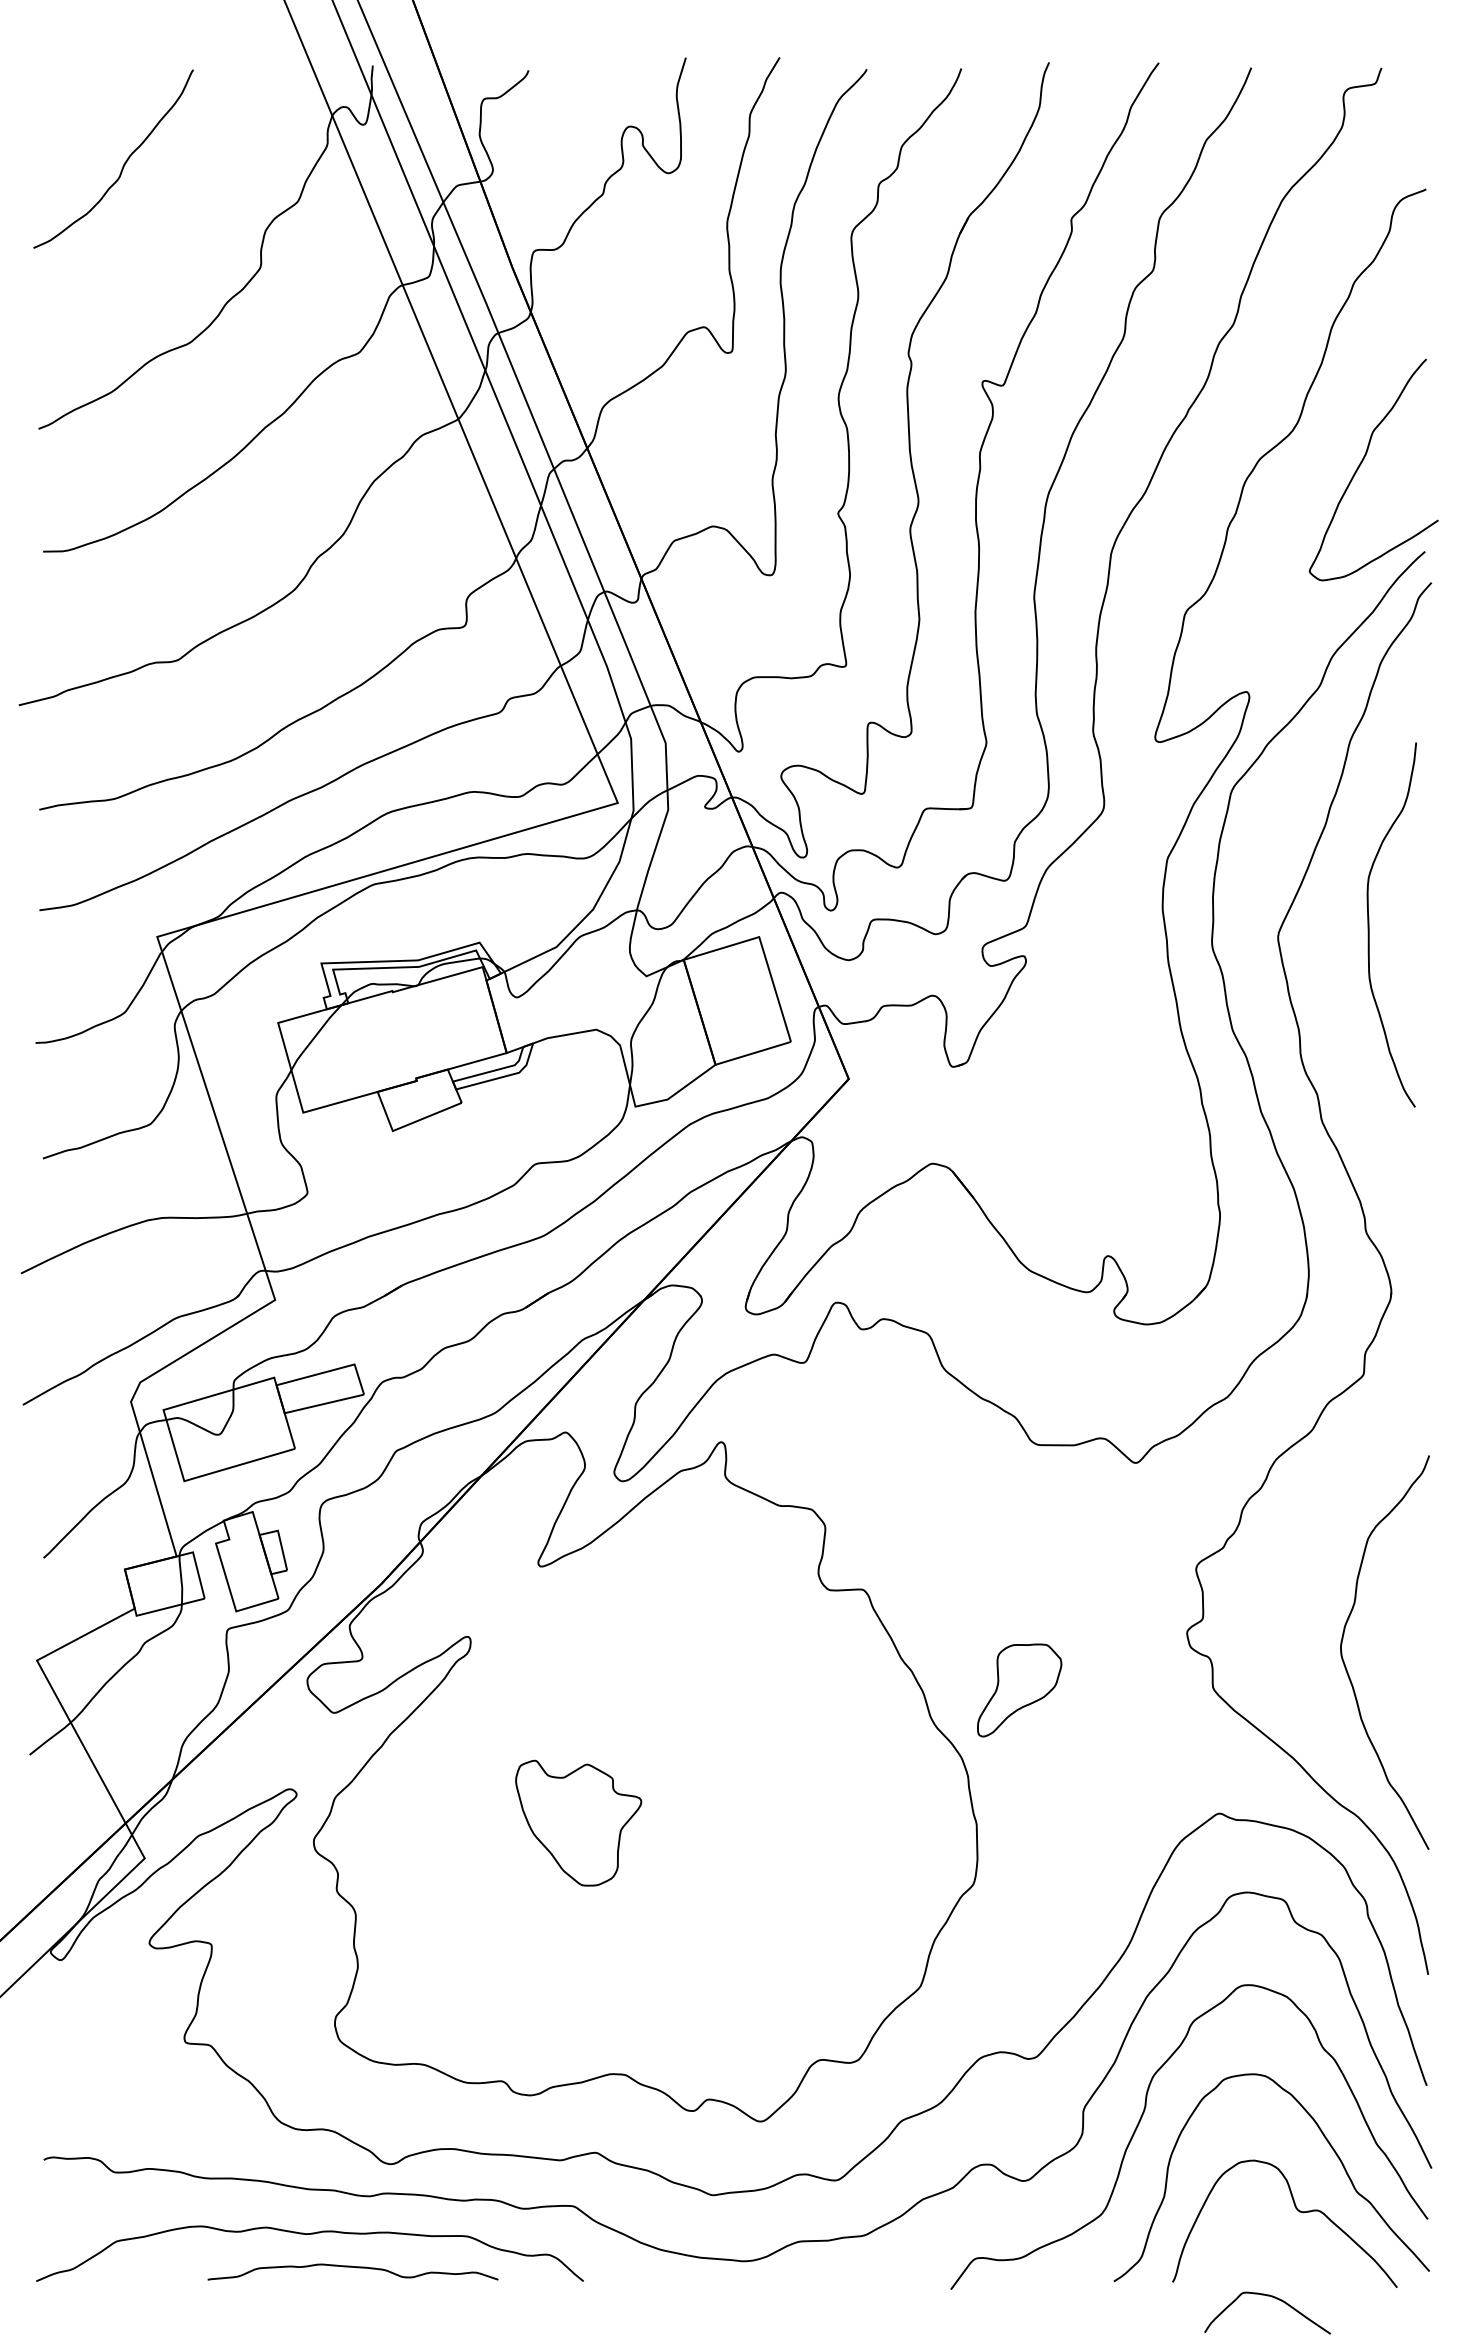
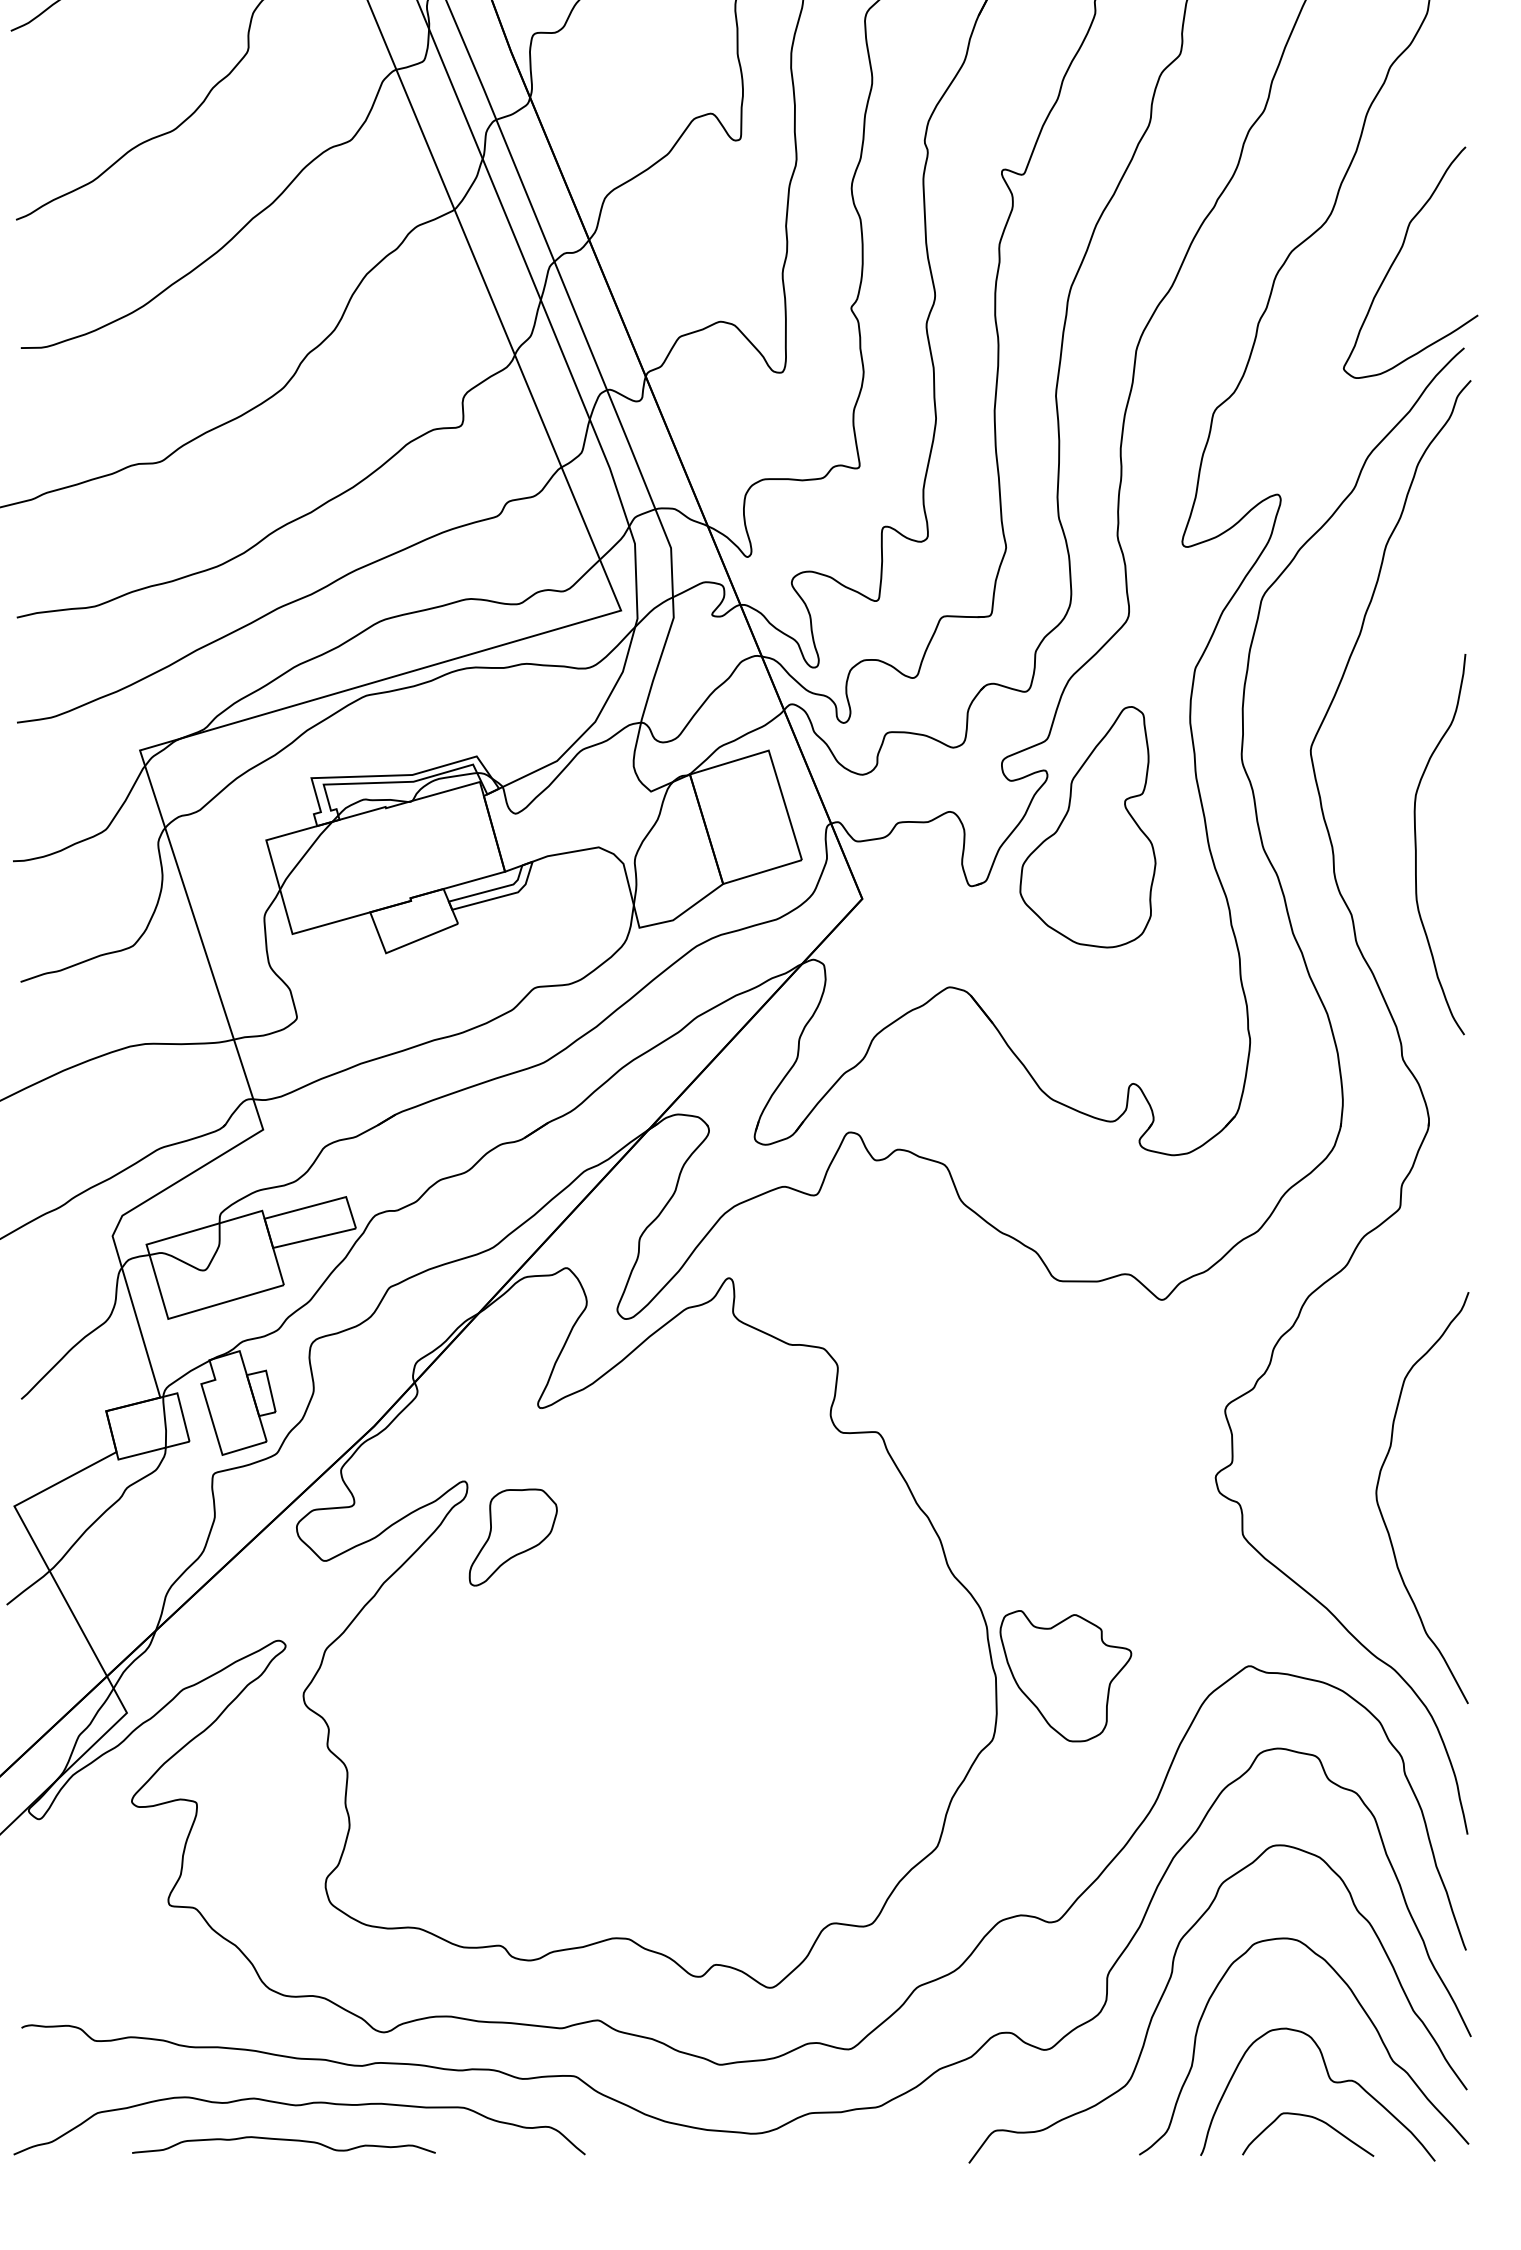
curve: (1369, 924) -> (1416, 844), moved
part: (1064, 1010) -> (1087, 827), added
part: (1019, 1690) -> (513, 1537), moved
part: (578, 1822) -> (1065, 1675), moved
curve: (352, 2267) -> (283, 2140), moved
curve: (1271, 2297) -> (1312, 2118), moved

